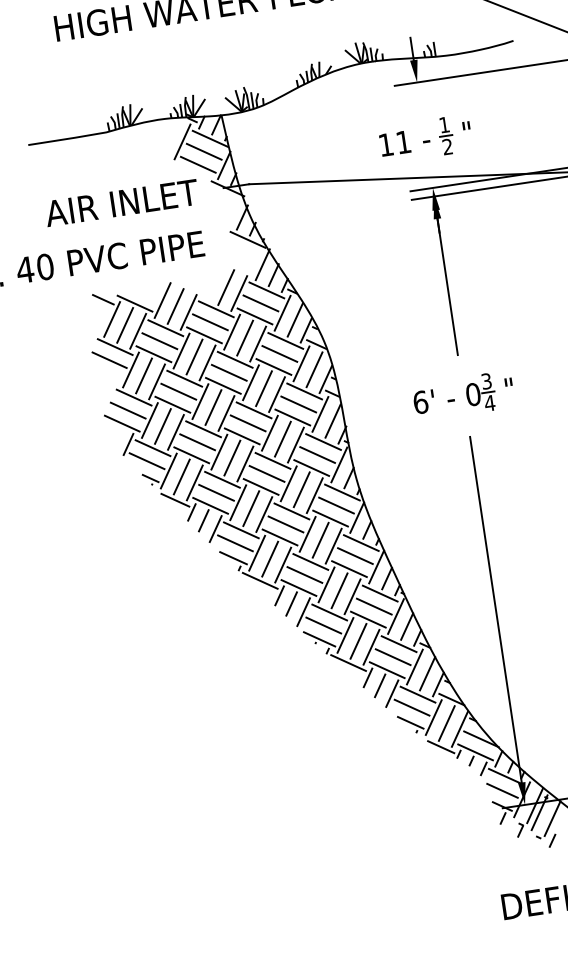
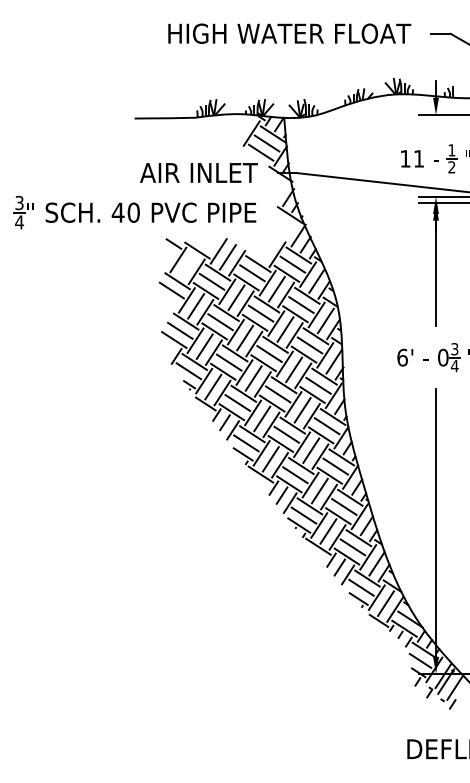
line: (226, 287) -> (268, 248), removed
line: (124, 324) -> (187, 265), removed

